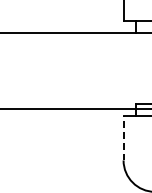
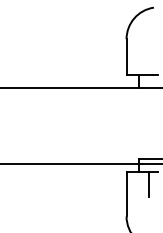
line: (146, 128) -> (149, 184), added
line: (123, 137) -> (126, 193), dashed -> solid

